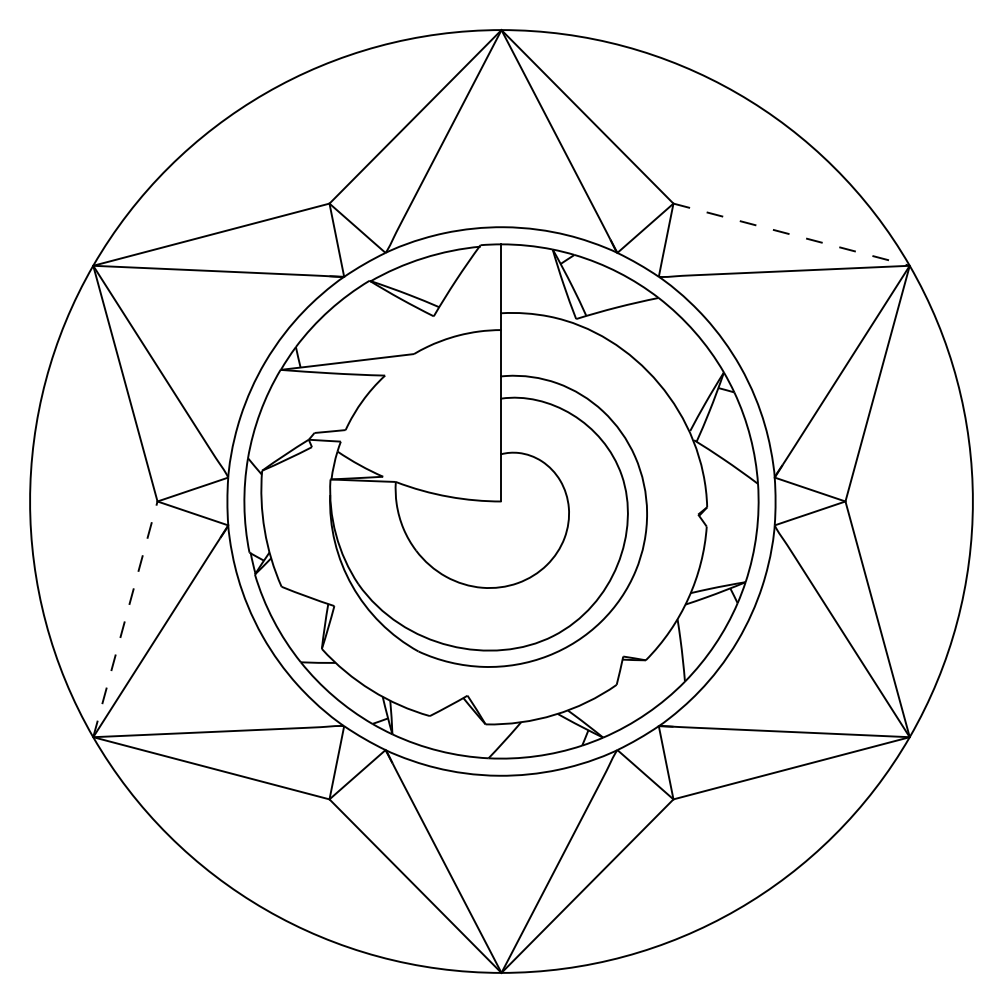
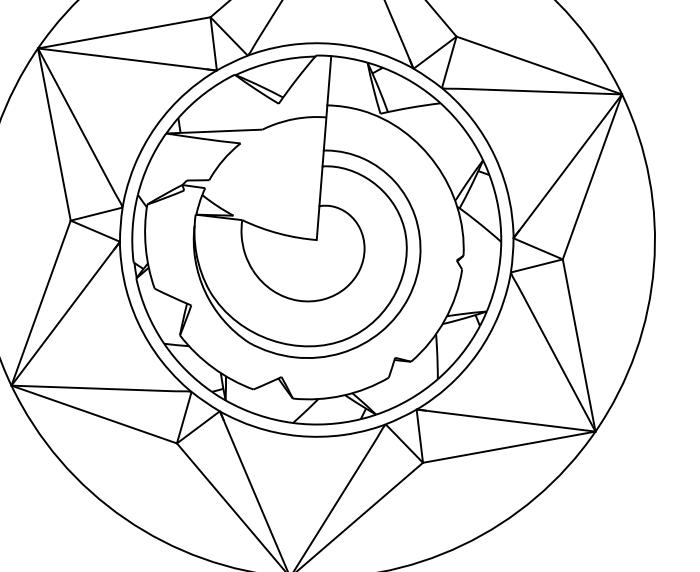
line: (792, 234) -> (539, 65), dashed -> solid
line: (125, 618) -> (41, 302), dashed -> solid

